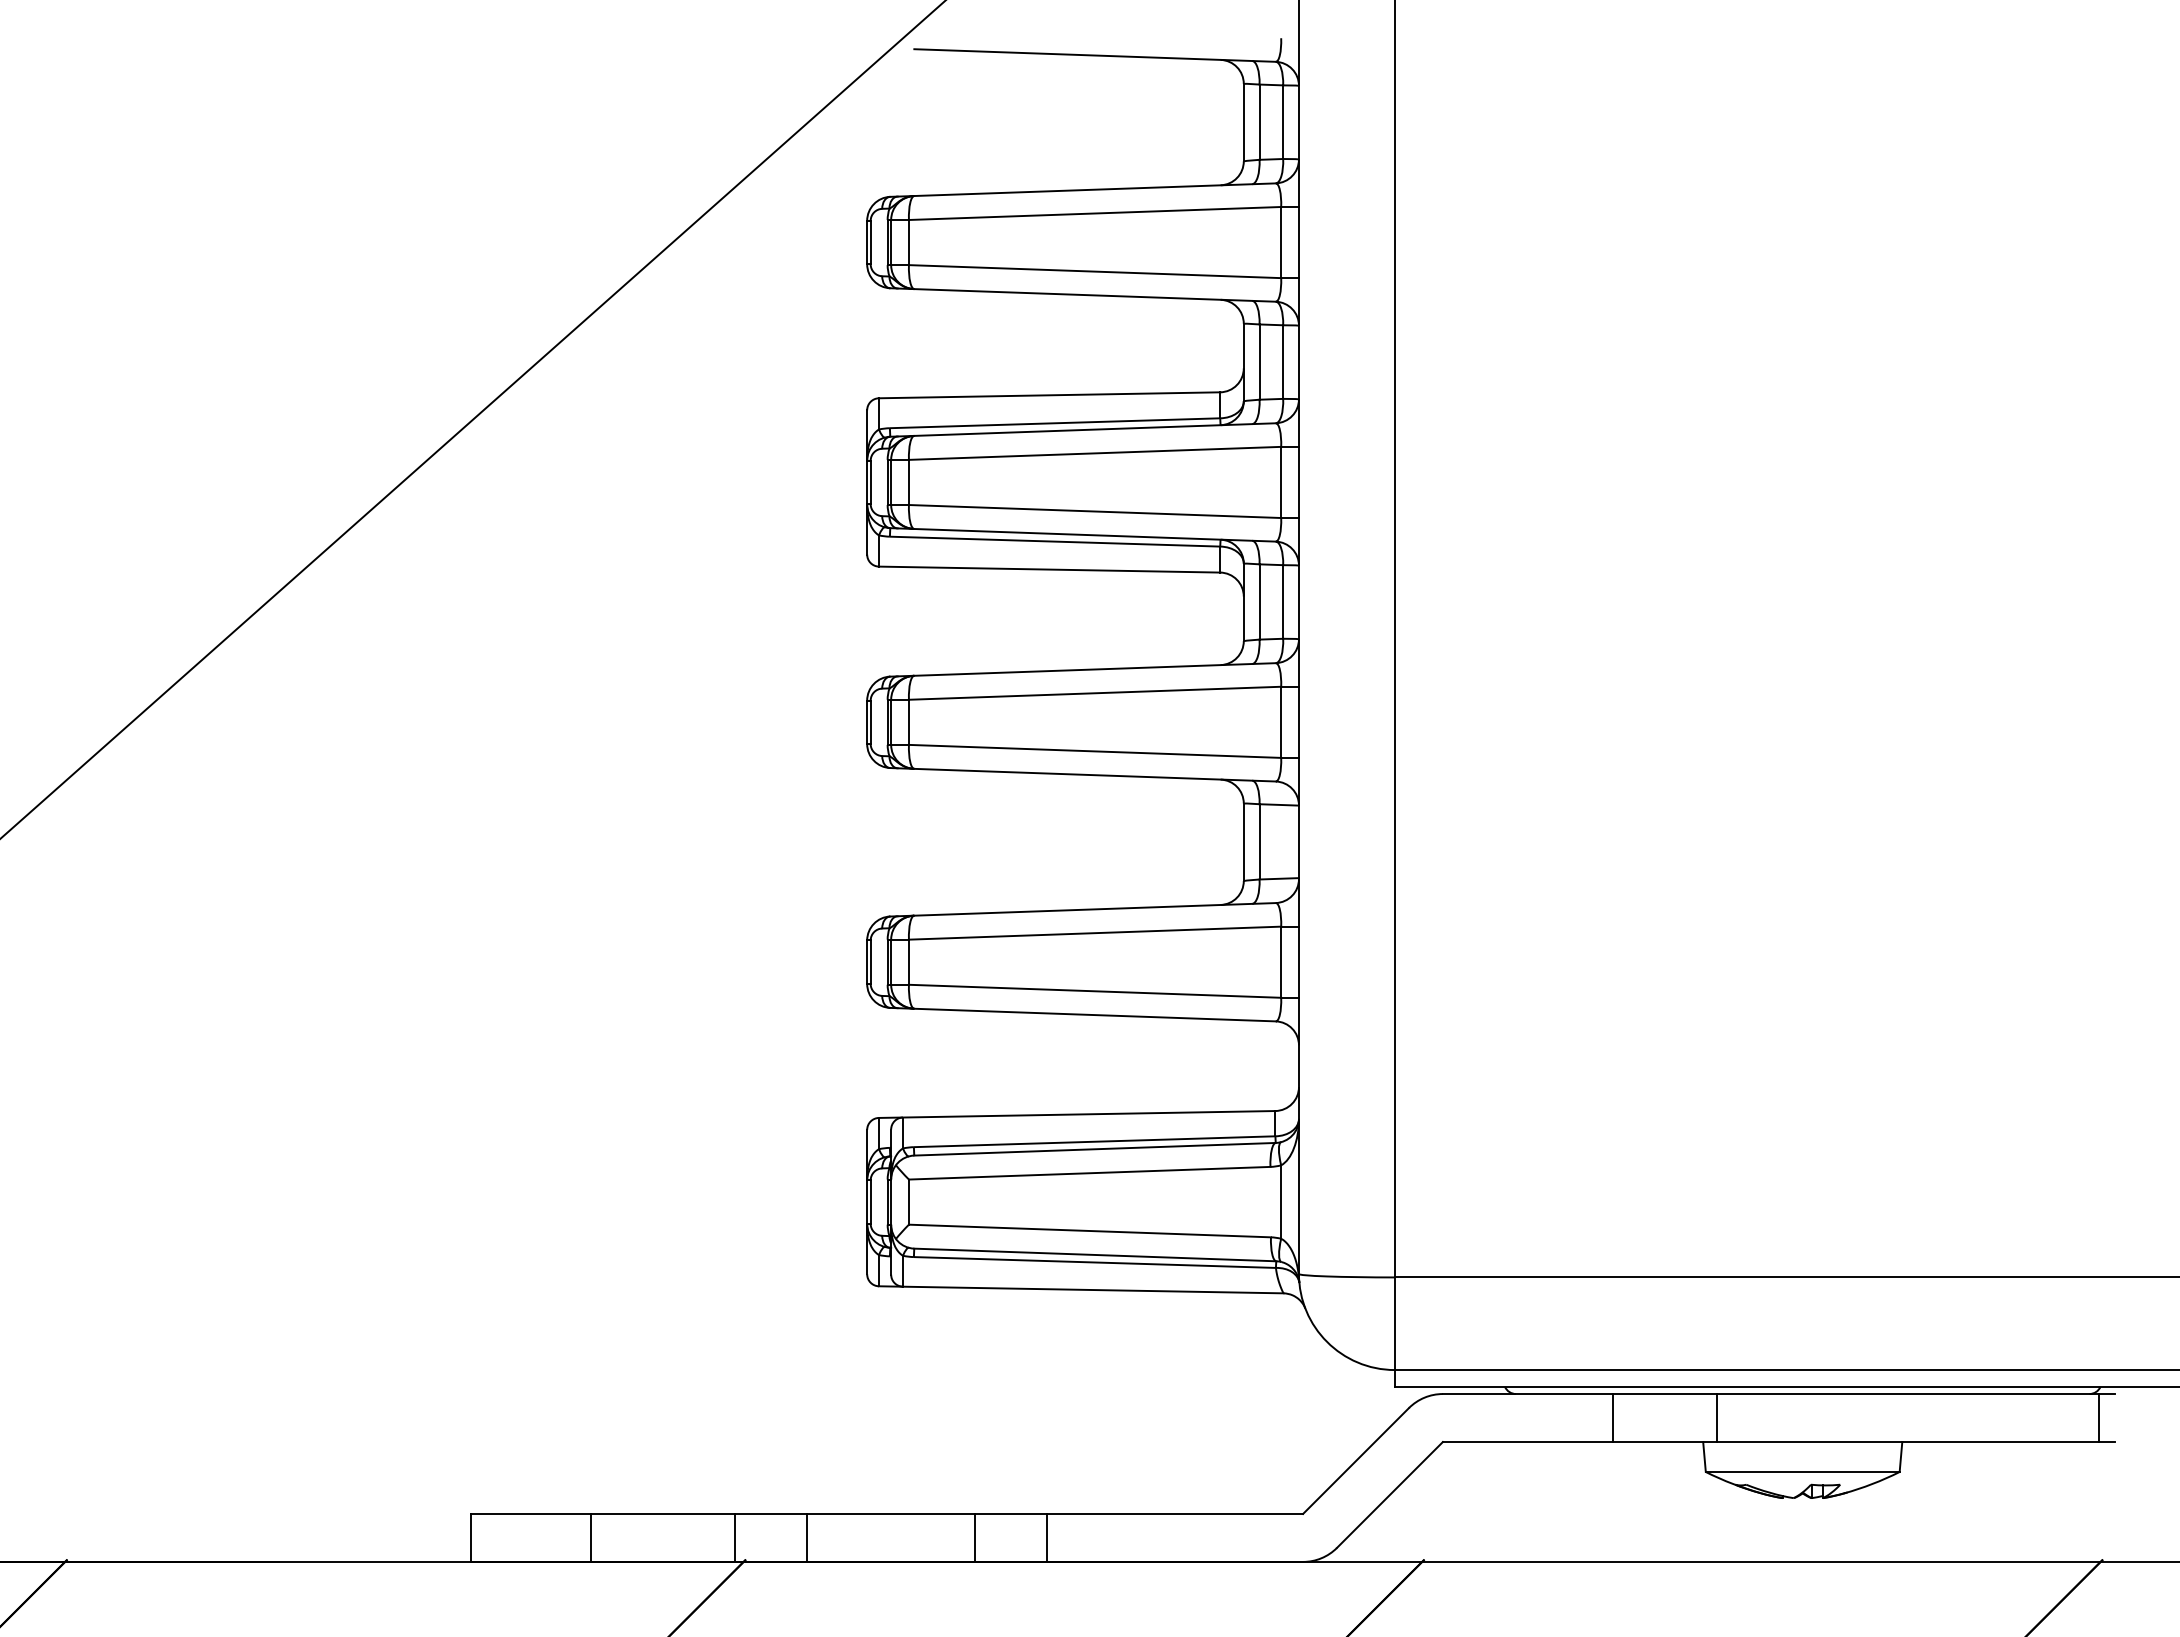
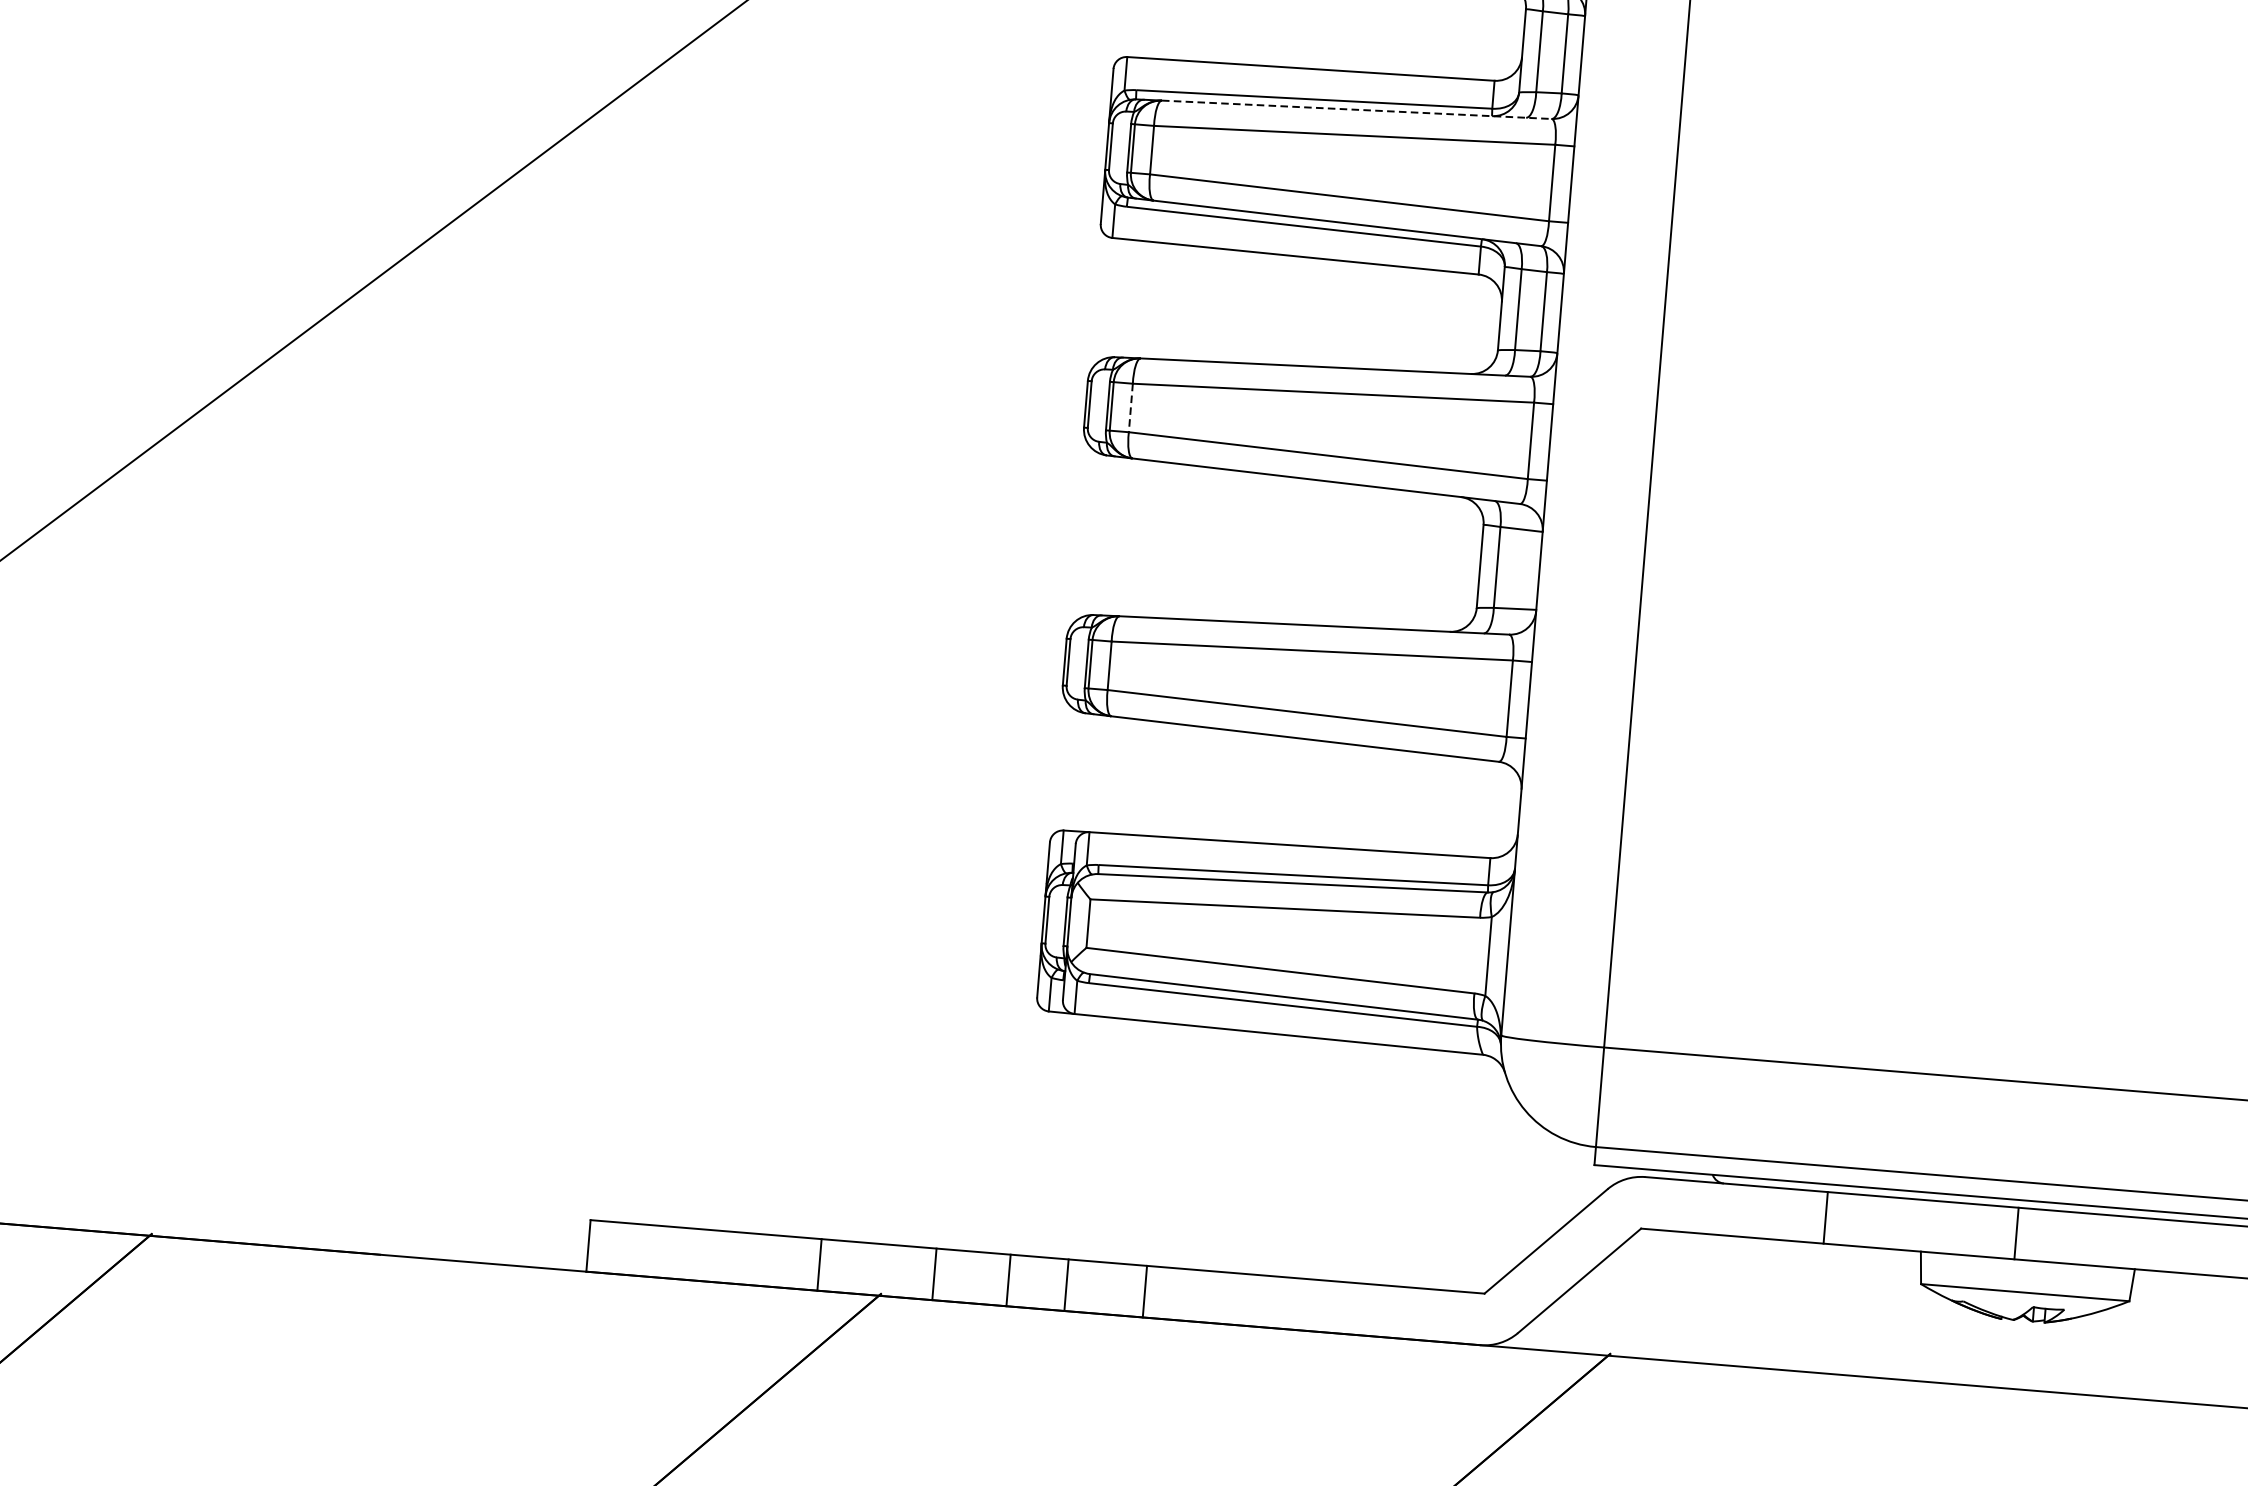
line: (1095, 429) -> (1357, 109), solid -> dashed
line: (908, 722) -> (1130, 408), solid -> dashed
line: (1717, 1418) -> (2016, 1234), moved
line: (591, 1537) -> (819, 1264), moved
line: (735, 1537) -> (934, 1273), moved
line: (807, 1537) -> (1008, 1279), moved
line: (975, 1537) -> (1066, 1284), moved
line: (1047, 1537) -> (1145, 1291), moved

